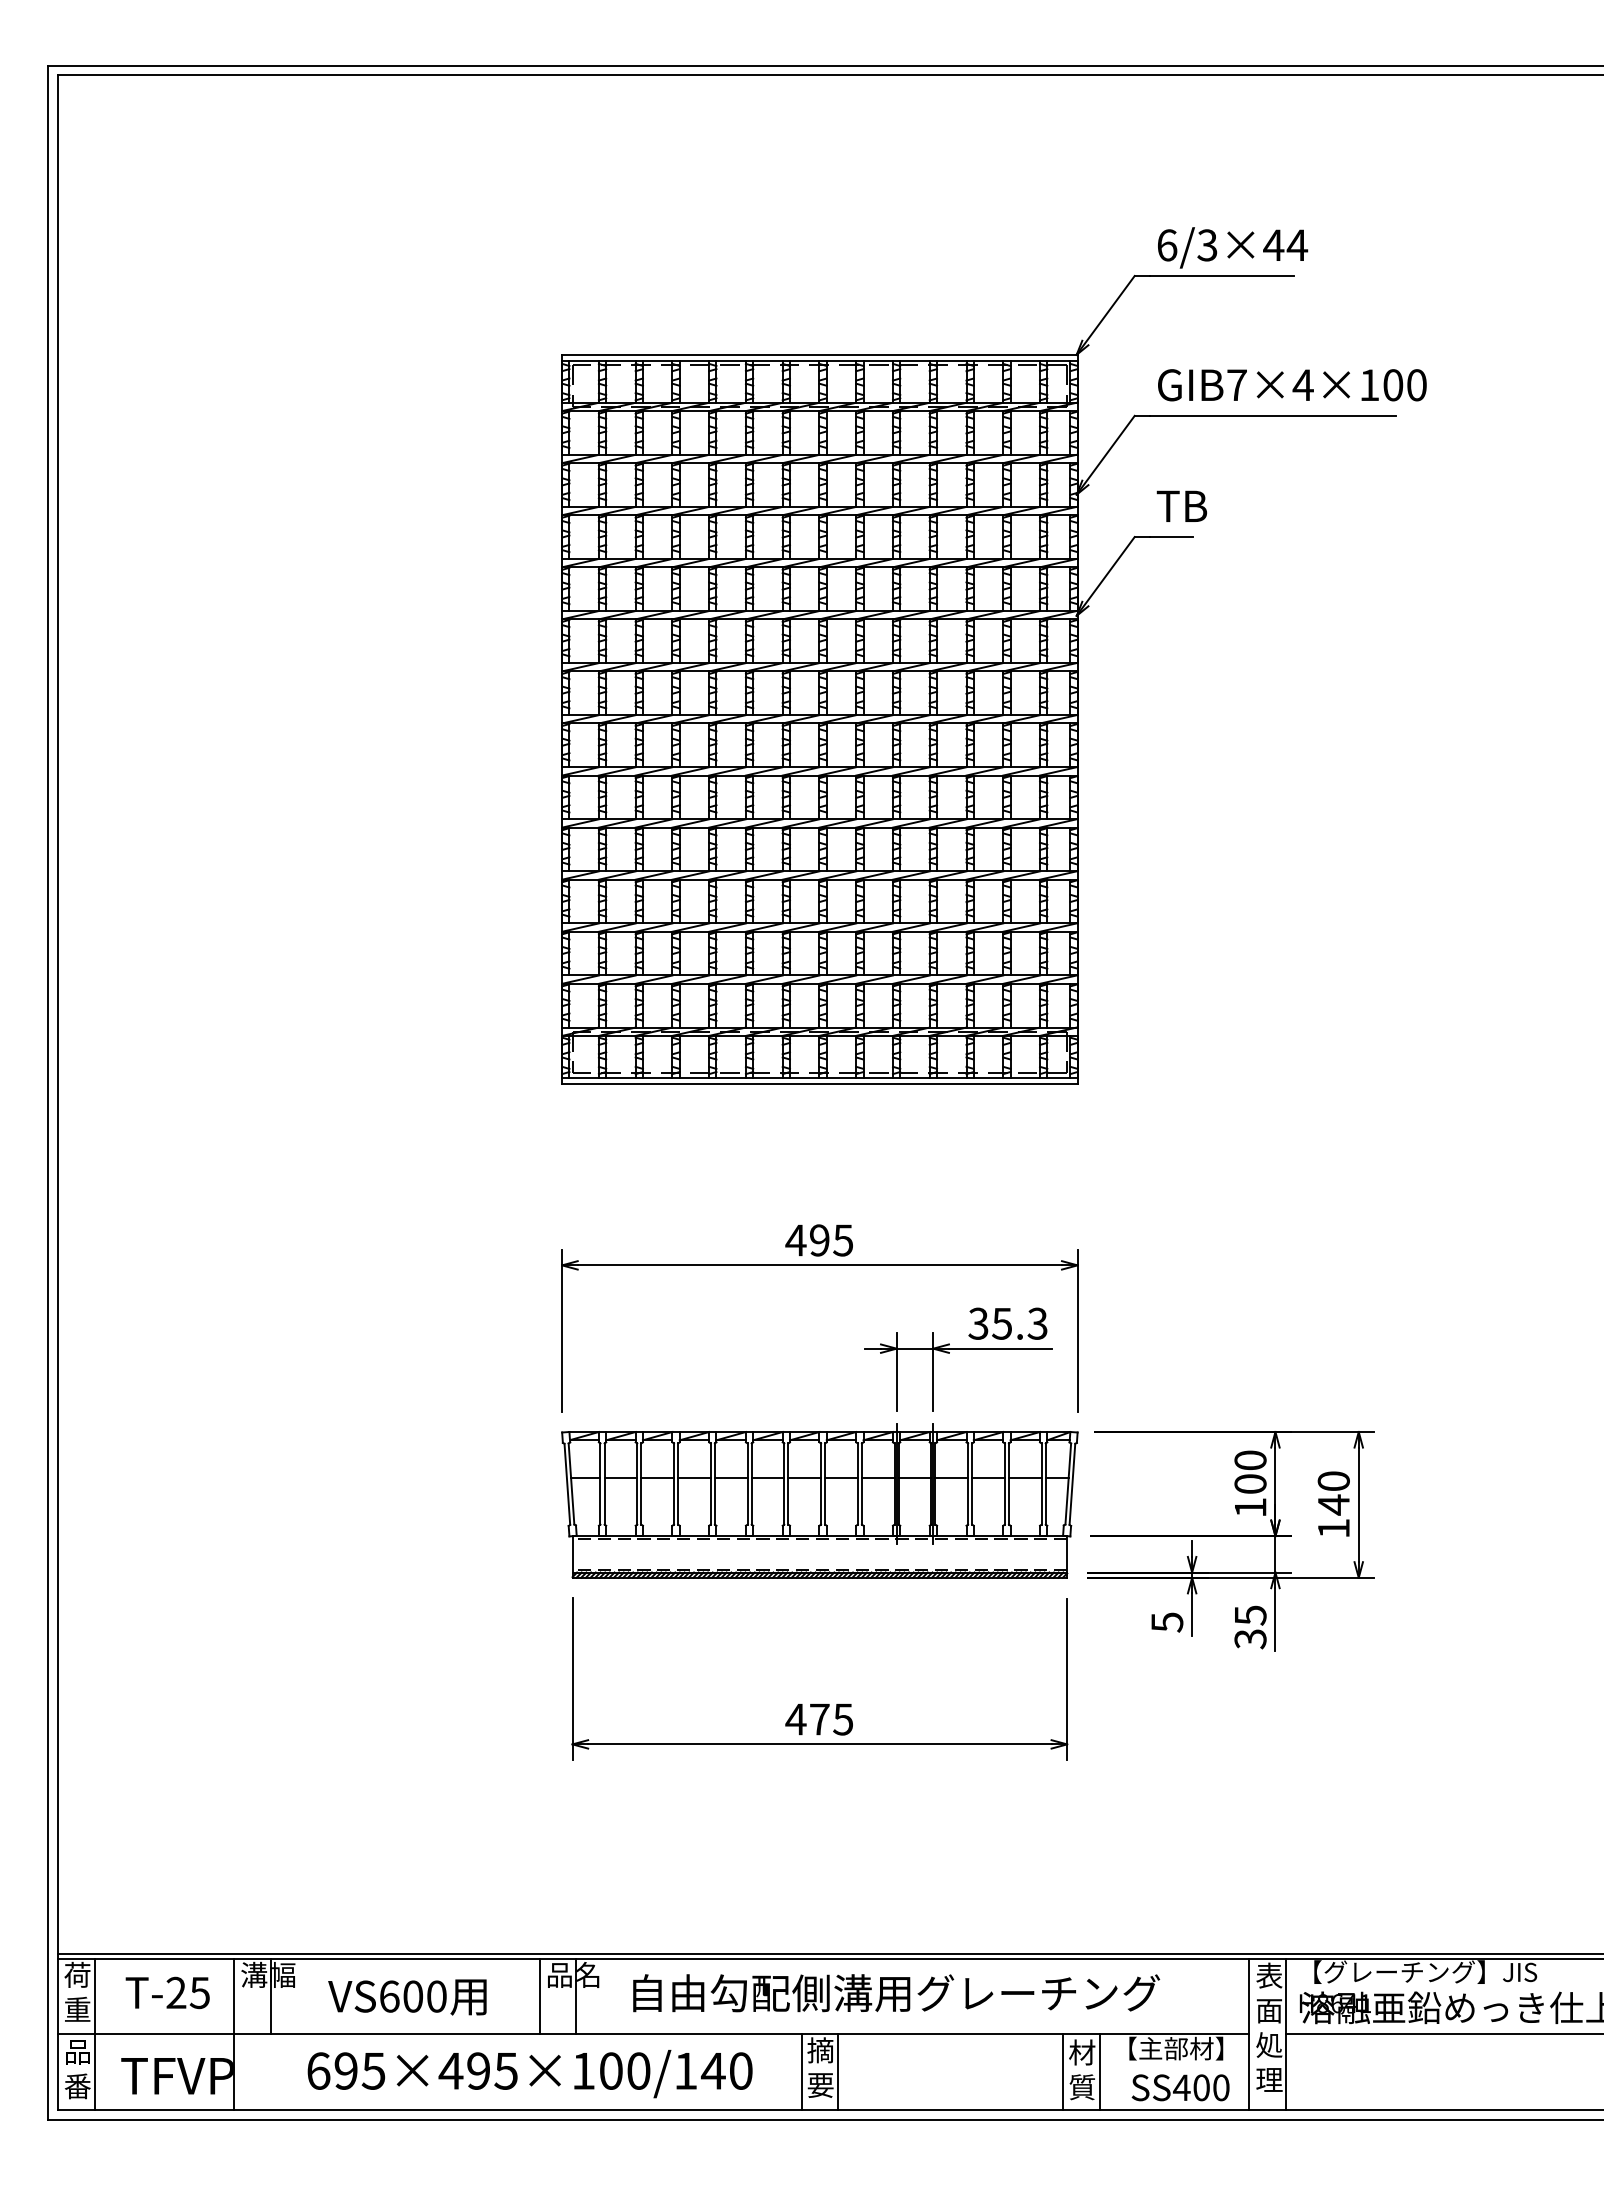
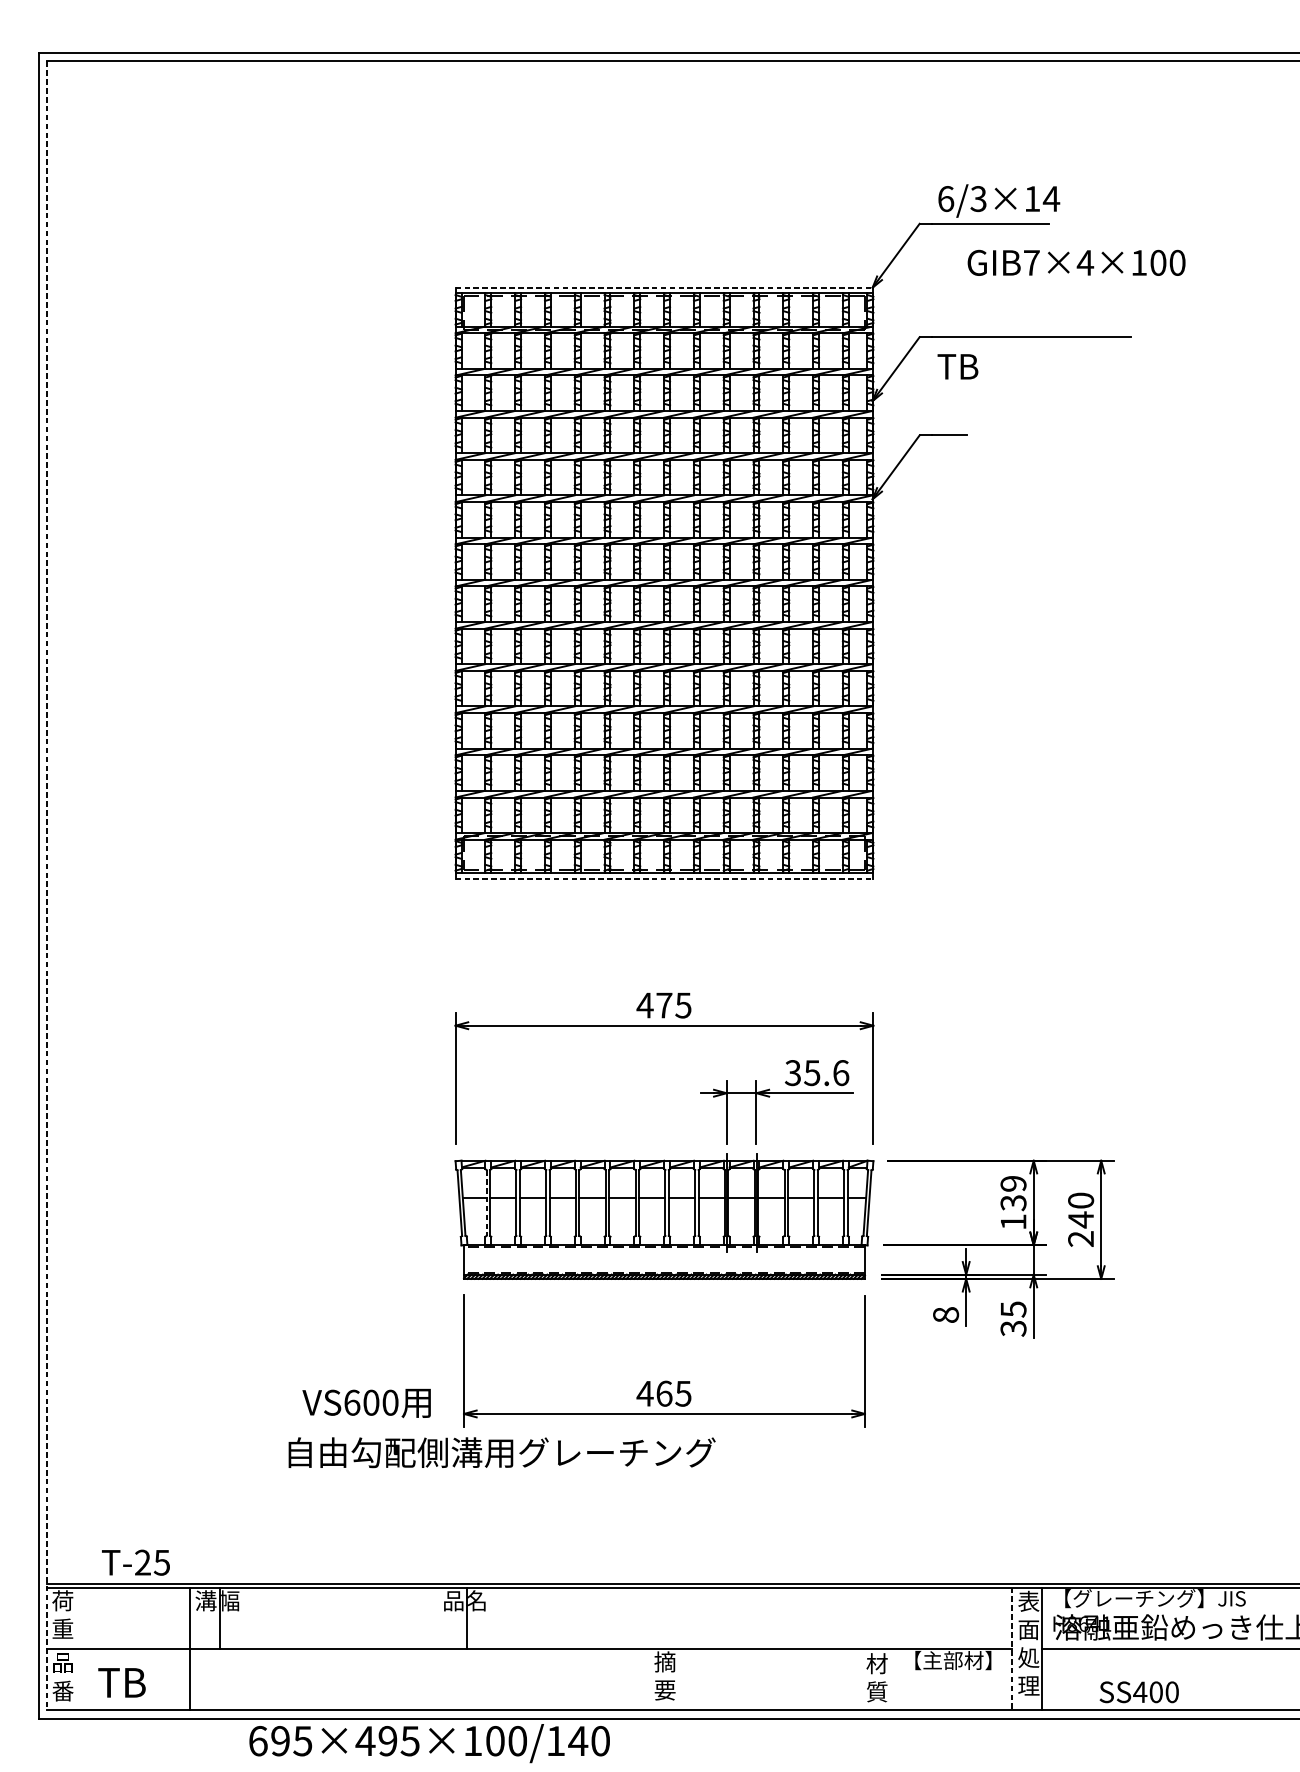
text: (1273, 244) -> (1032, 198), 6/3×44 -> 6/3×14
line: (819, 354) -> (664, 287), solid -> dashed
text: (1292, 385) -> (1076, 263), moved
text: (1181, 505) -> (957, 366), moved
line: (819, 1083) -> (664, 878), solid -> dashed
line: (58, 1093) -> (47, 886), solid -> dashed
text: (819, 1240) -> (664, 1005), 495 -> 475
text: (1037, 1323) -> (840, 1072), 35.3 -> 35.6
text: (1250, 1472) -> (1013, 1193), 100 -> 139
line: (600, 1484) -> (486, 1203), solid -> dashed
text: (1333, 1528) -> (1080, 1238), 140 -> 240
text: (1167, 1622) -> (946, 1315), 5 -> 8
text: (819, 1719) -> (664, 1393), 475 -> 465
text: (167, 1992) -> (135, 1562), moved
text: (896, 1993) -> (502, 1452), moved
line: (540, 1996) -> (438, 1618), removed
text: (407, 1997) -> (366, 1403), moved
line: (94, 2034) -> (76, 1649), removed
line: (1249, 2034) -> (1012, 1649), solid -> dashed
line: (801, 2072) -> (649, 1679), removed
line: (838, 2072) -> (679, 1679), removed
line: (1063, 2072) -> (861, 1679), removed
line: (1099, 2072) -> (891, 1679), removed
text: (529, 2074) -> (429, 1743), moved
text: (195, 2076) -> (158, 1683), TFVP -> TB
text: (1180, 2087) -> (1139, 1692), moved

